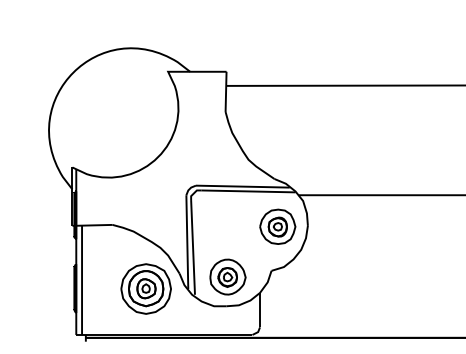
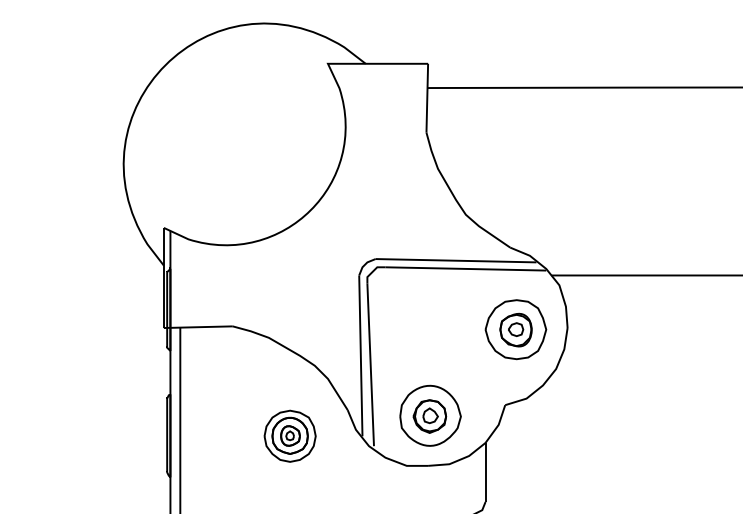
part: (145, 288) -> (289, 435), size x0.6

